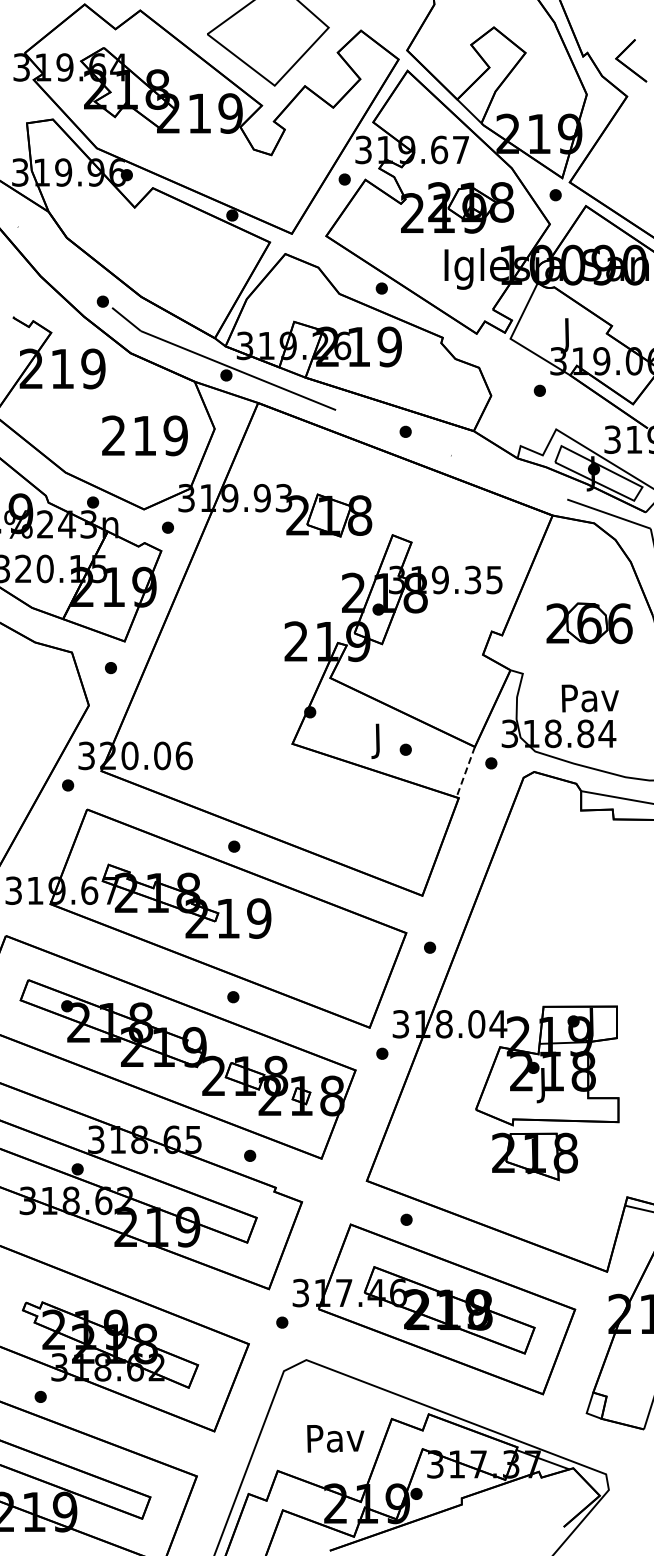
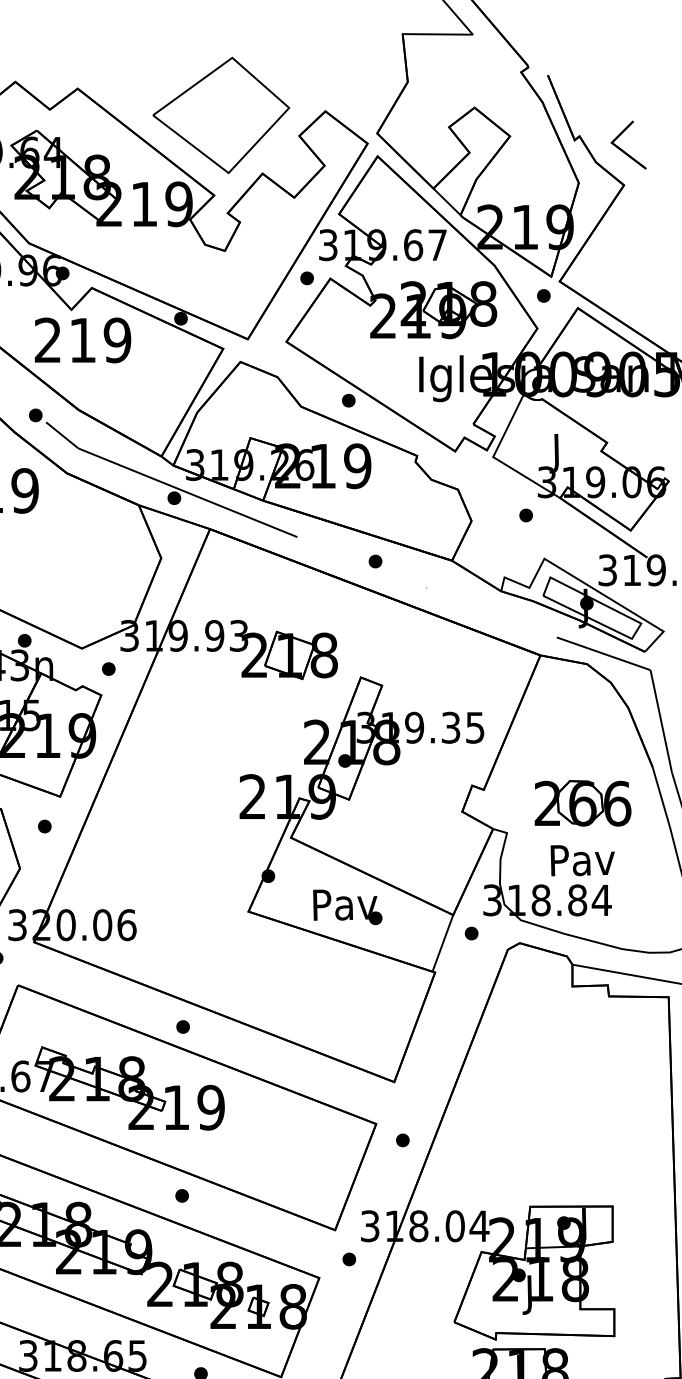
text: (144, 435) -> (82, 340), moved
part: (589, 623) -> (582, 803), moved
text: (378, 740) -> (345, 907), J -> Pav
line: (465, 772) -> (442, 943), dashed -> solid

